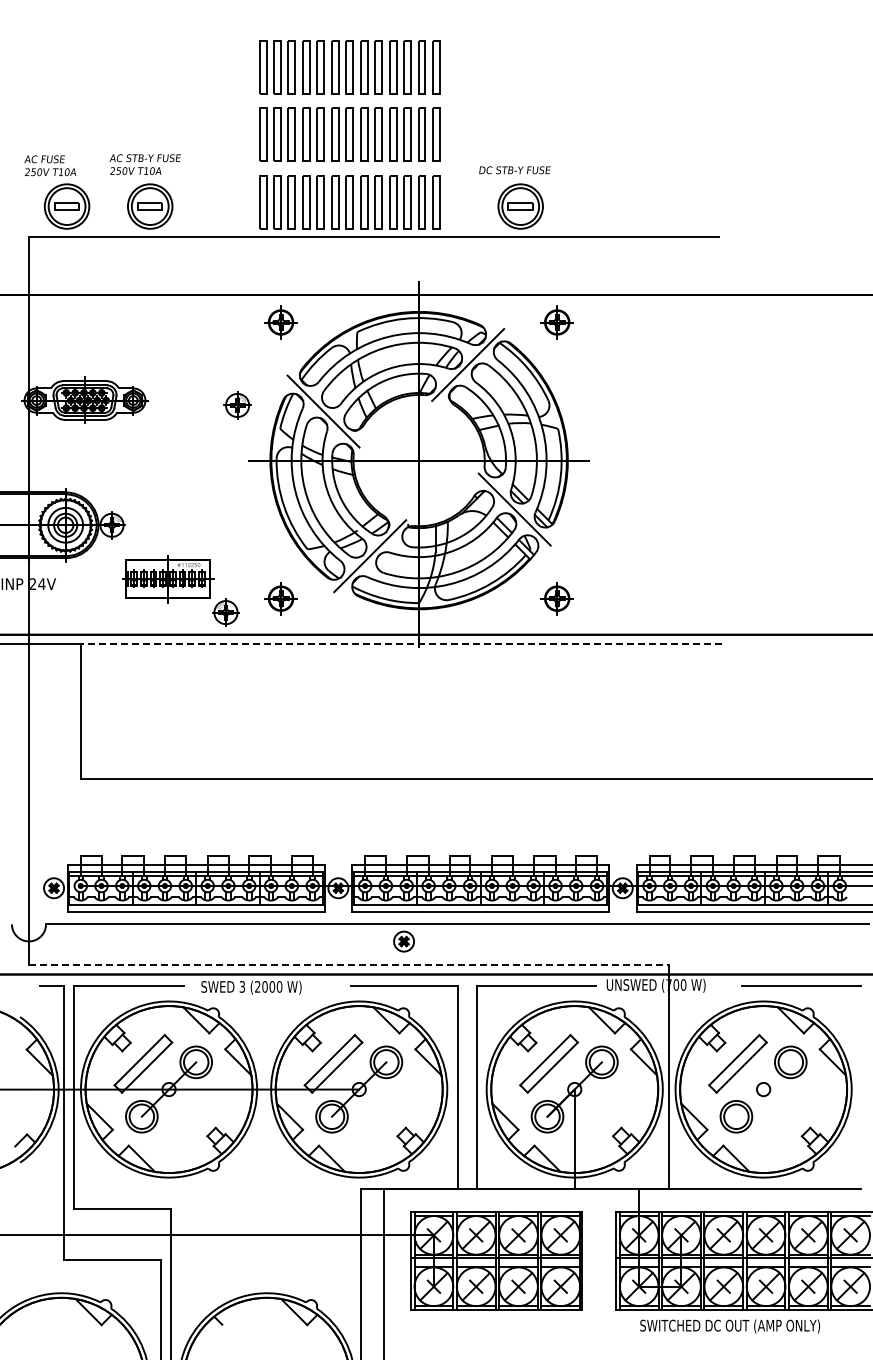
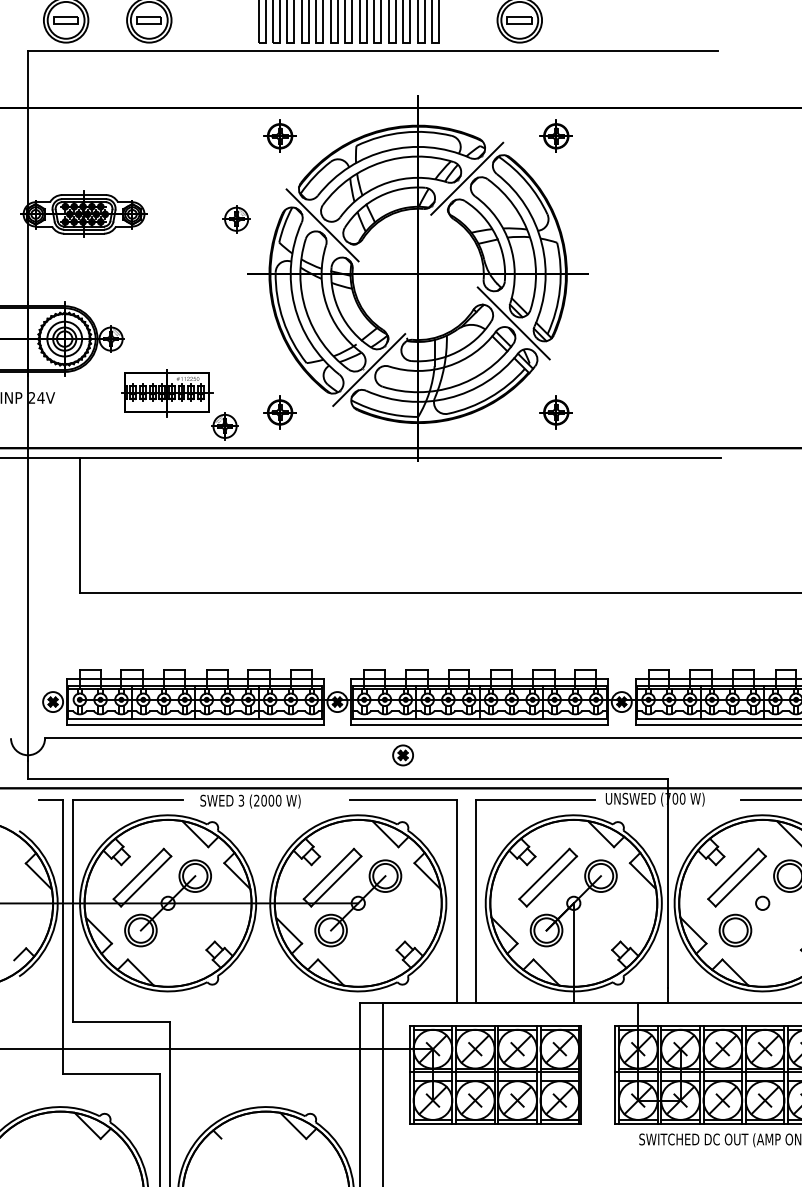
line: (401, 644) -> (400, 458), dashed -> solid
line: (348, 965) -> (347, 779), dashed -> solid

